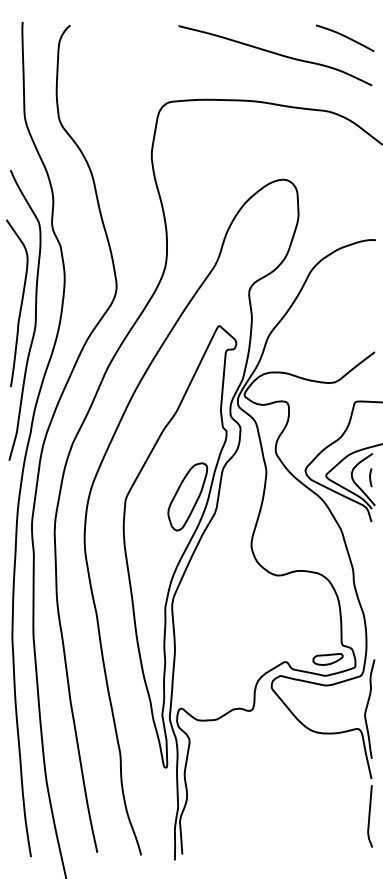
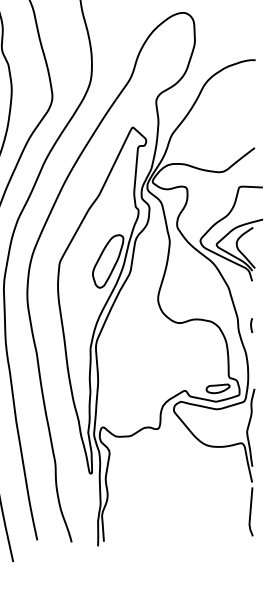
line: (370, 477) -> (251, 325), moved

